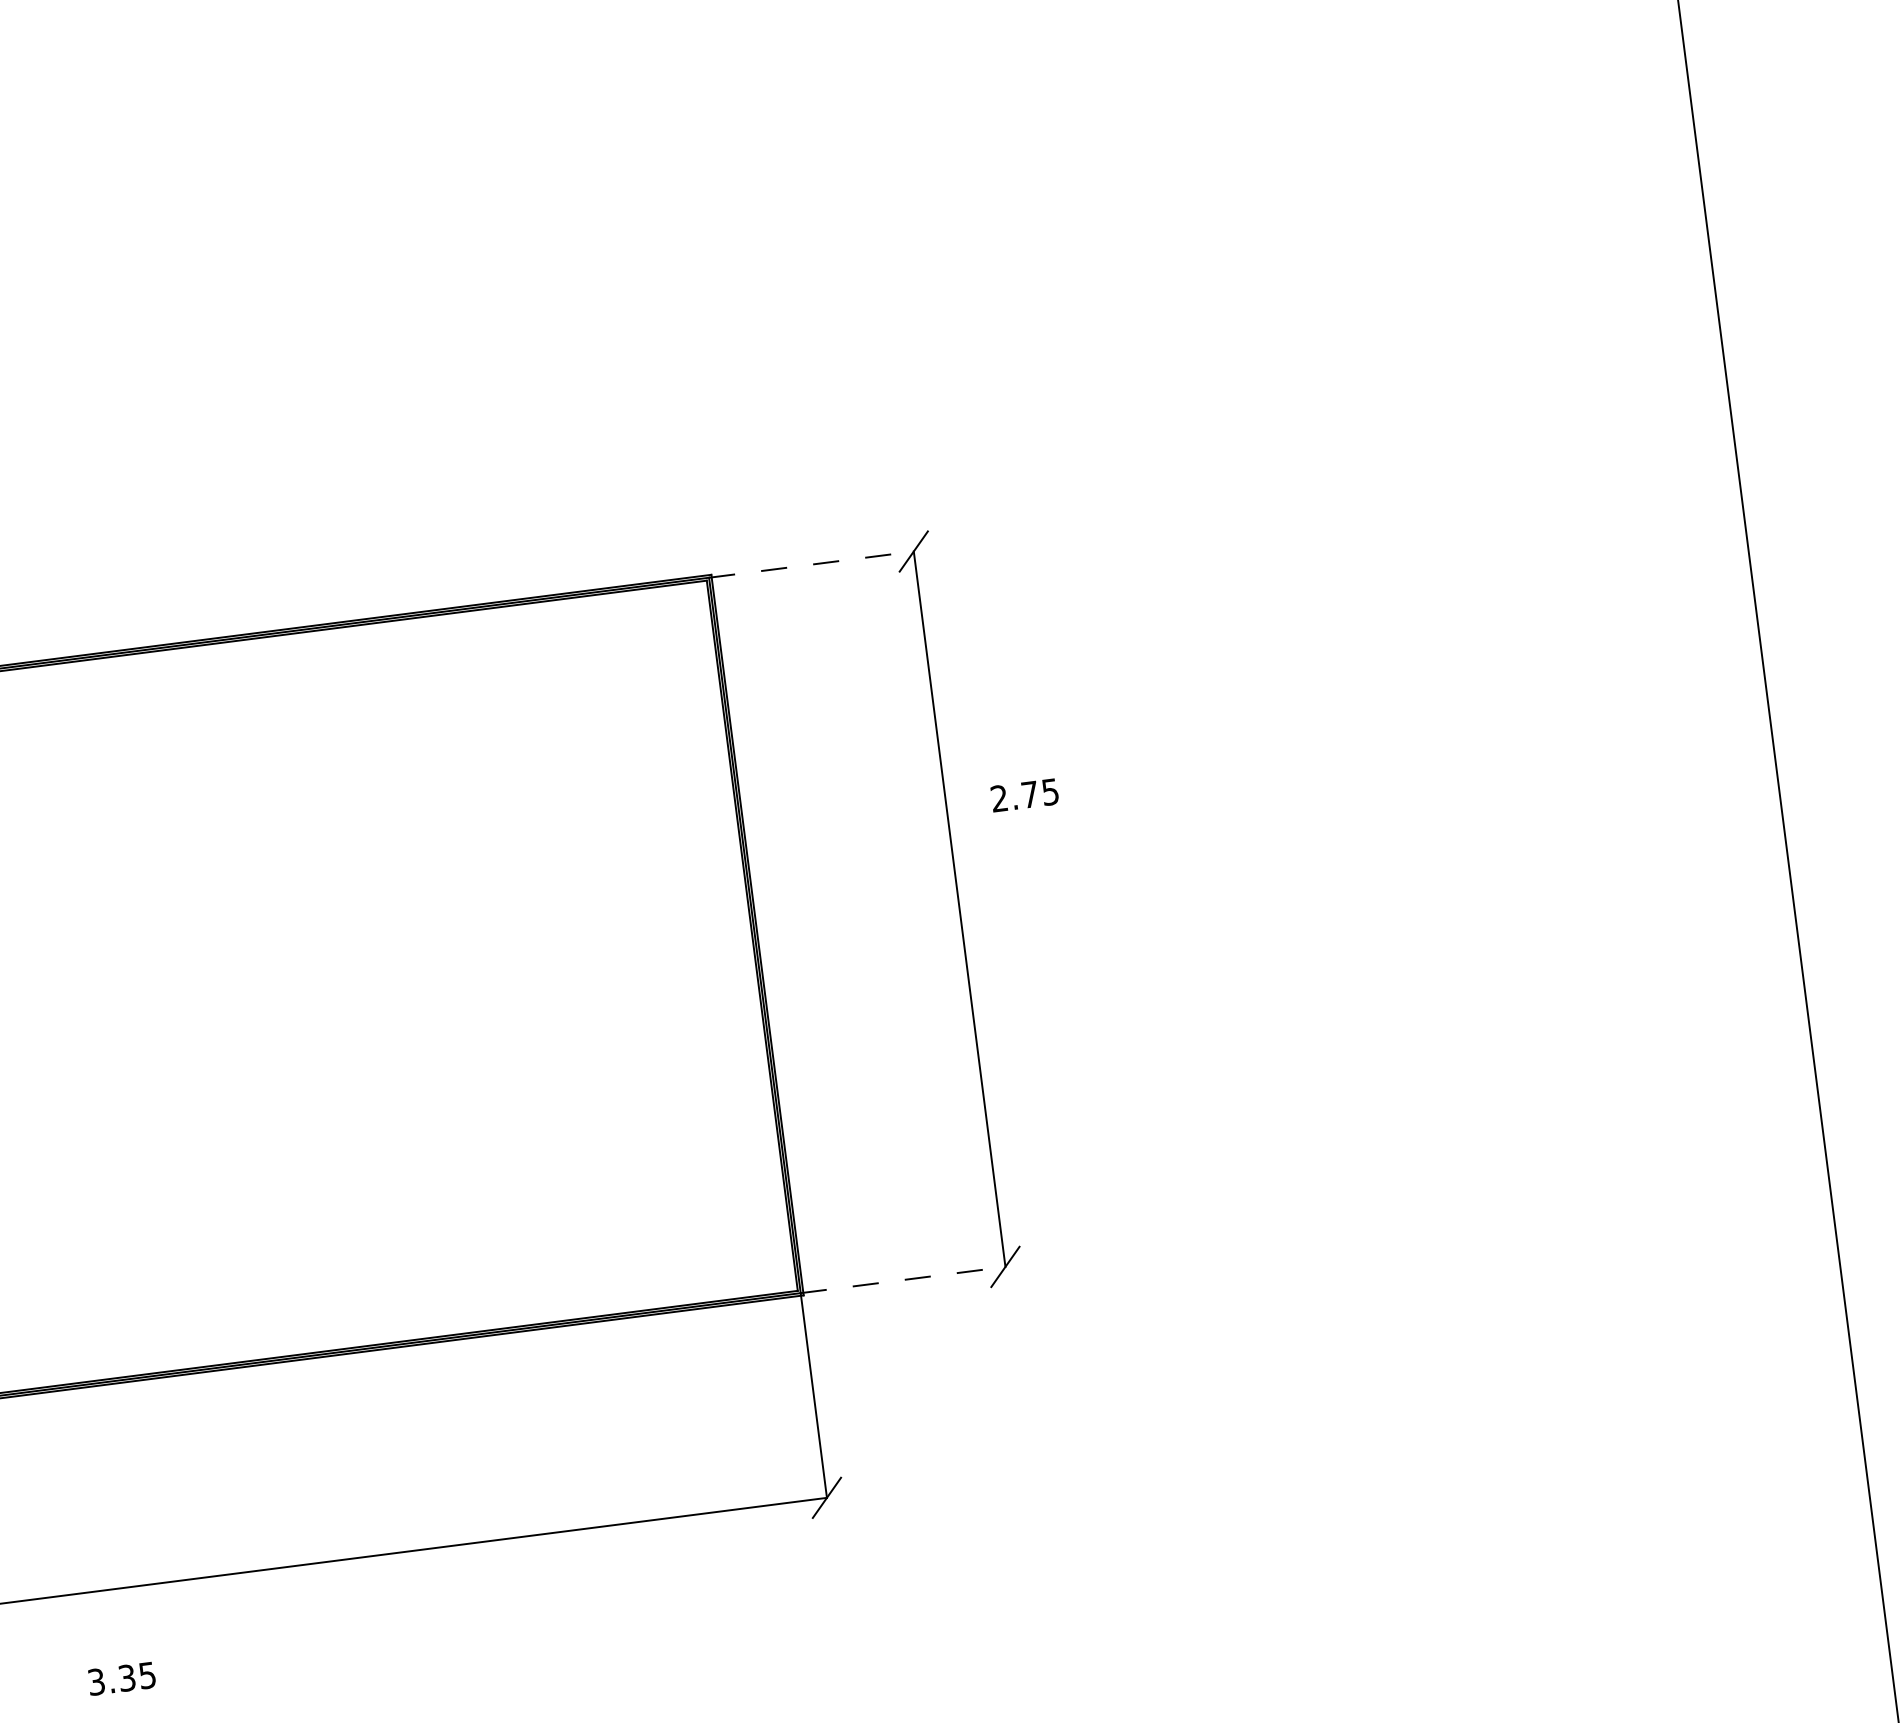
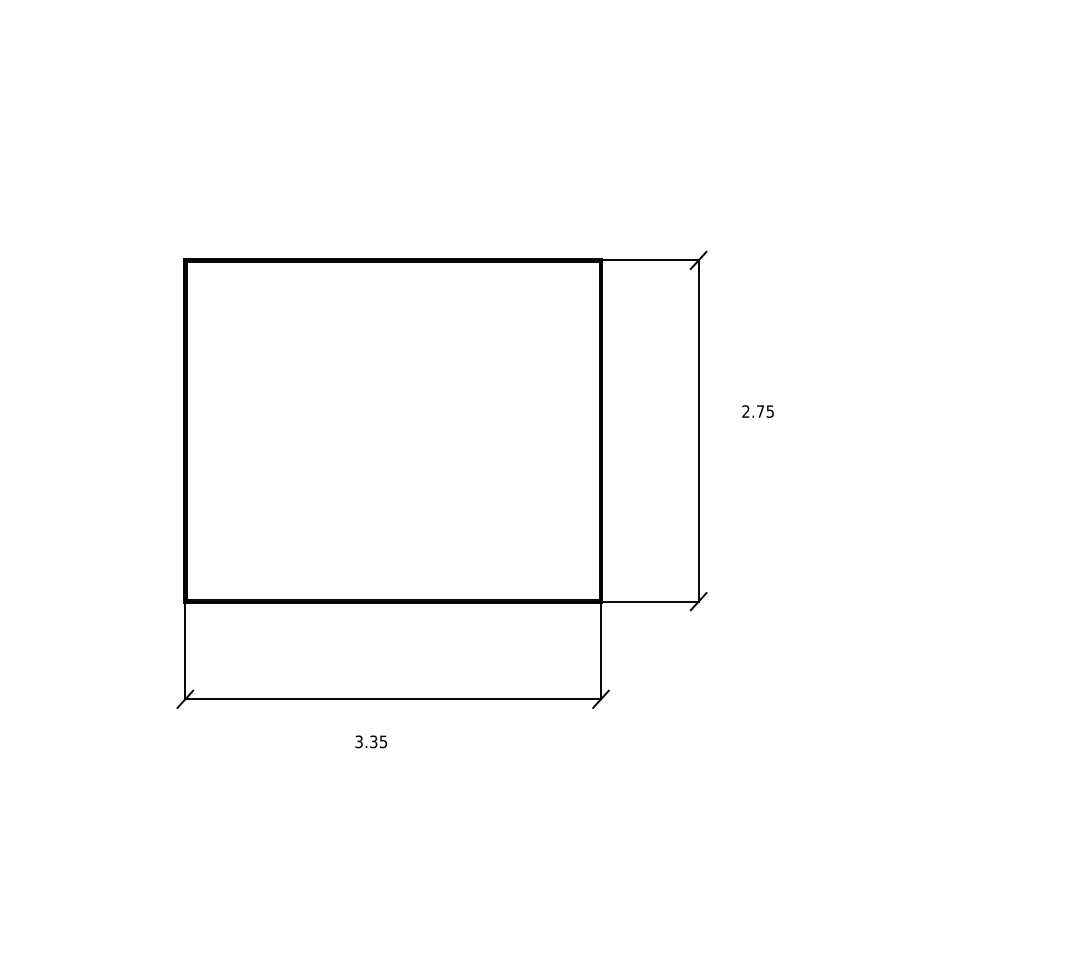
line: (810, 564) -> (649, 260), dashed -> solid
text: (1023, 795) -> (757, 411), moved
line: (902, 1279) -> (649, 601), dashed -> solid
text: (120, 1678) -> (370, 741), moved

